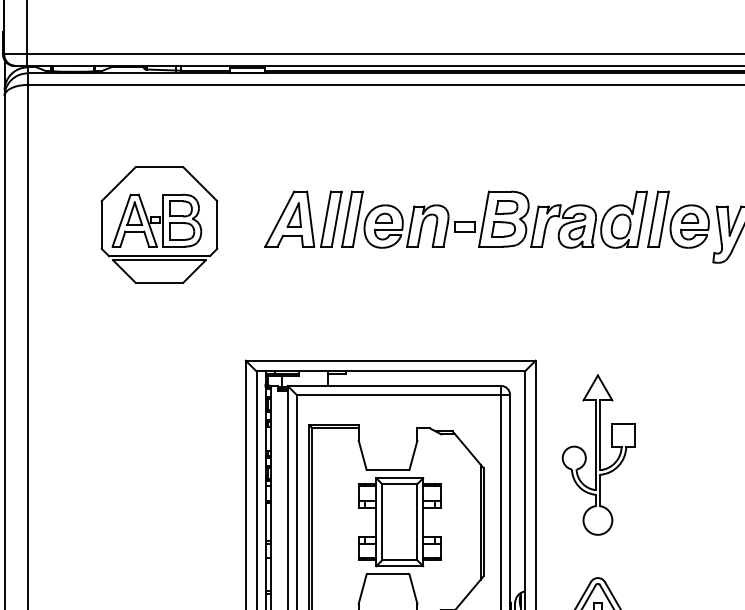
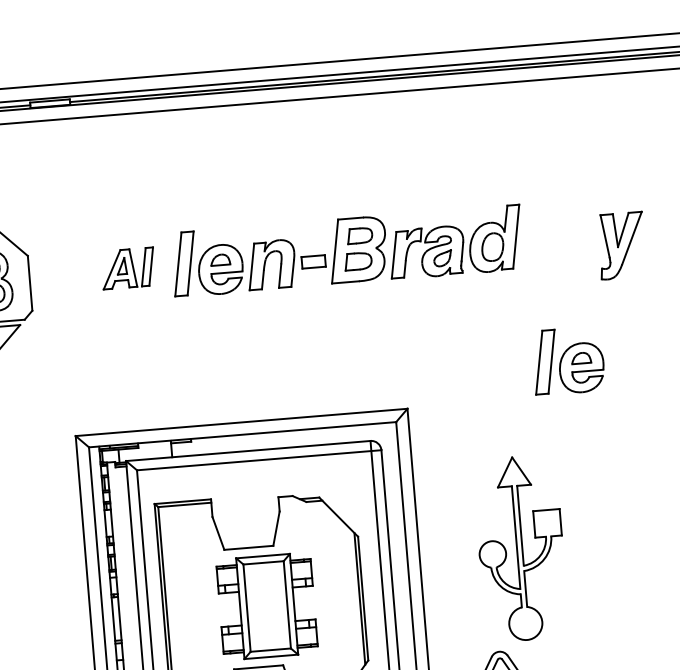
part: (303, 218) -> (128, 267), size x0.6
part: (678, 219) -> (568, 360), moved
part: (598, 454) -> (520, 547), moved

